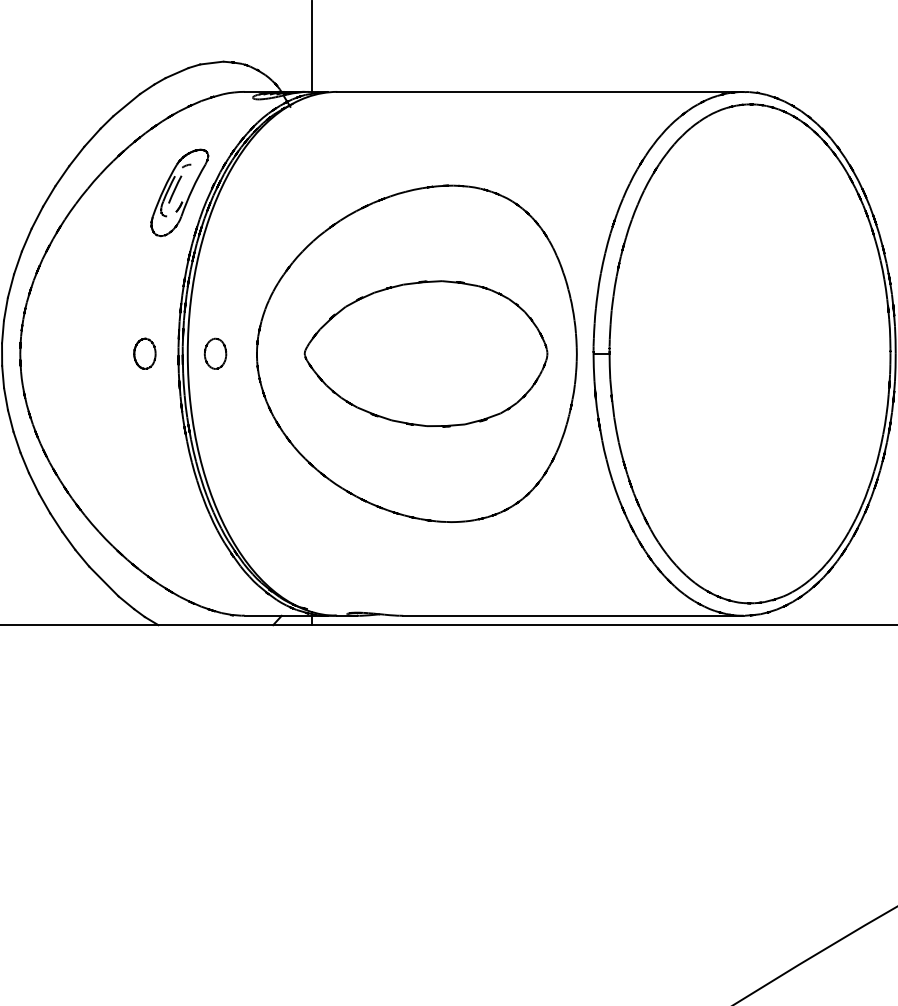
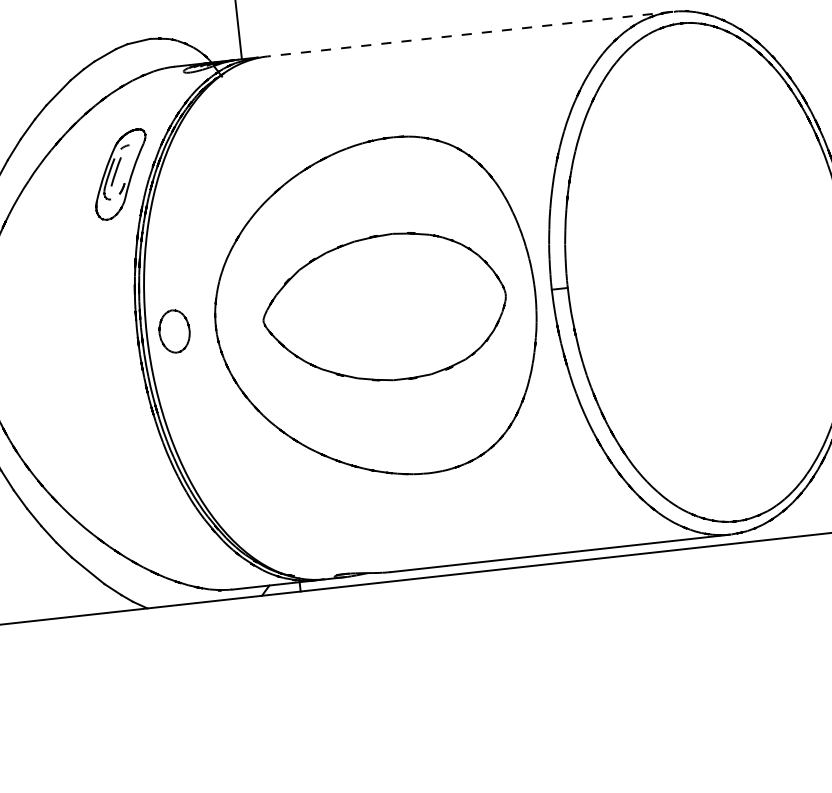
line: (540, 91) -> (469, 33), solid -> dashed
part: (144, 353) -> (103, 338), removed
part: (215, 353) -> (174, 331), size x1.4

